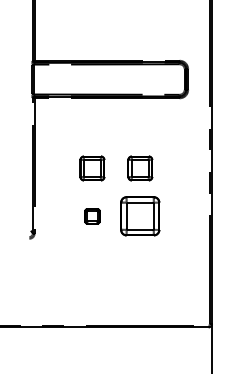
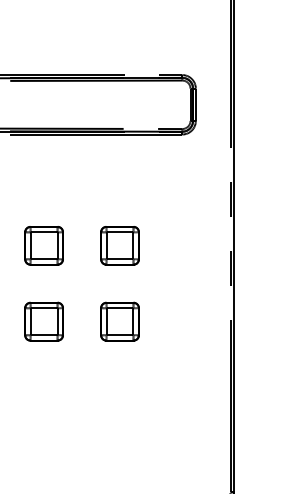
part: (92, 216) -> (44, 321), size x1.67
part: (140, 216) -> (120, 321), size x0.62

